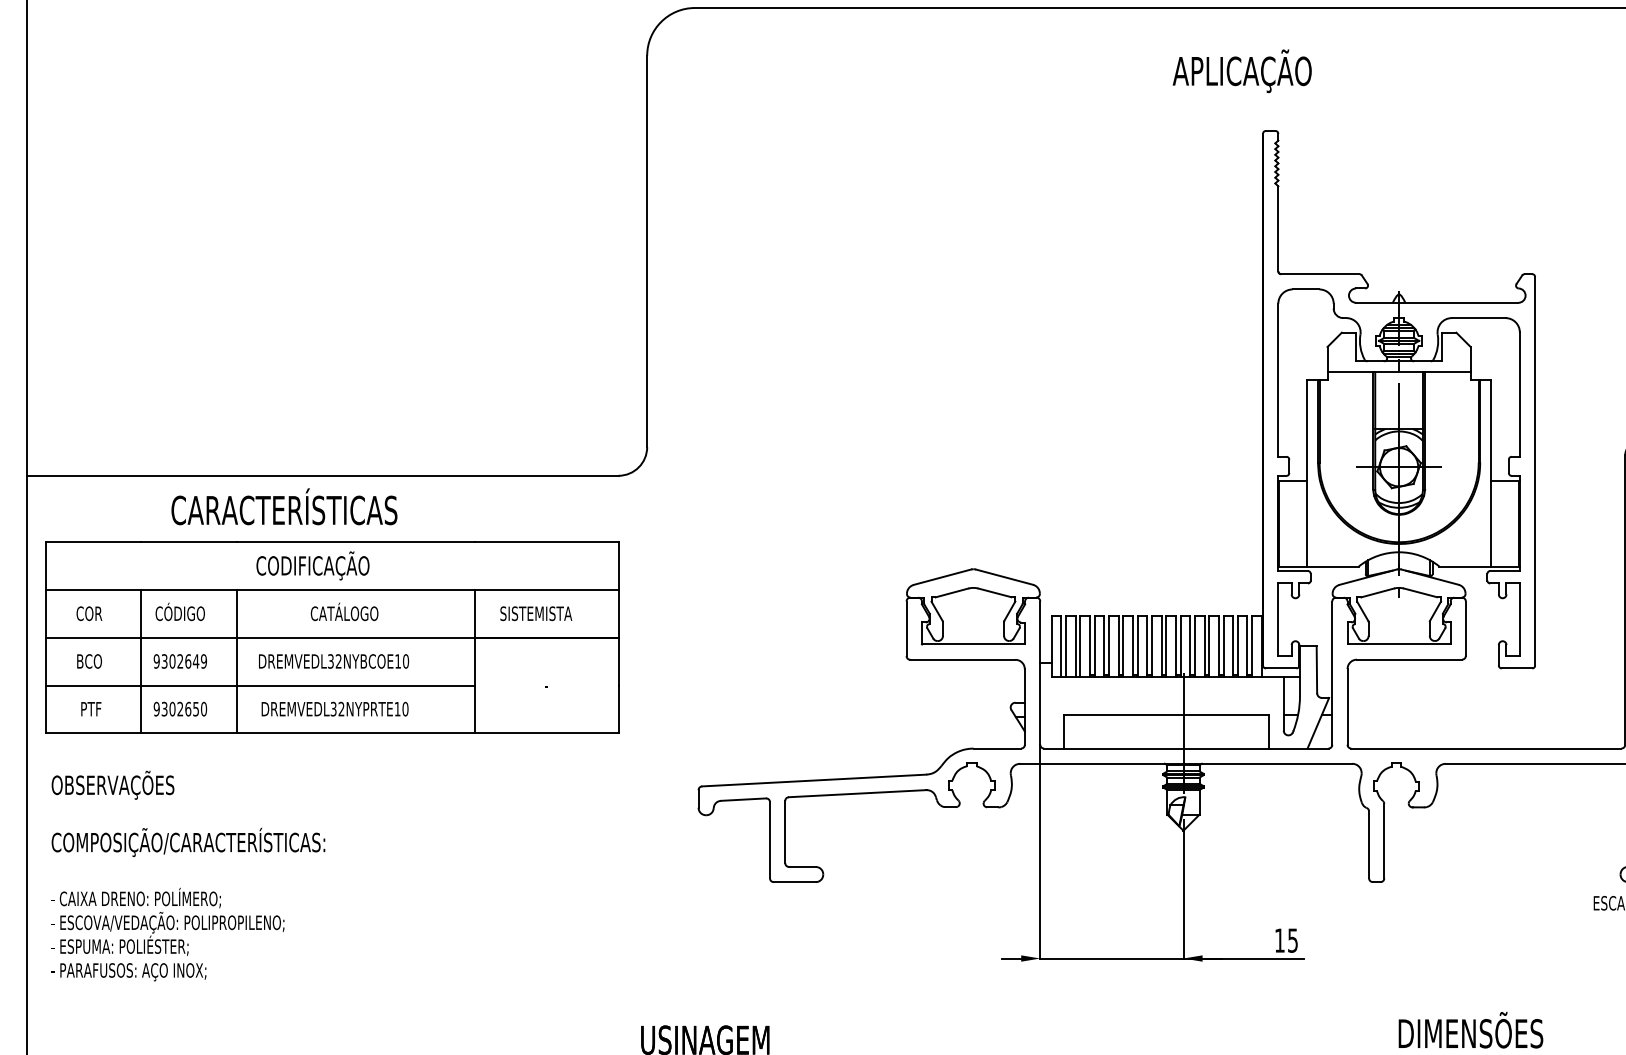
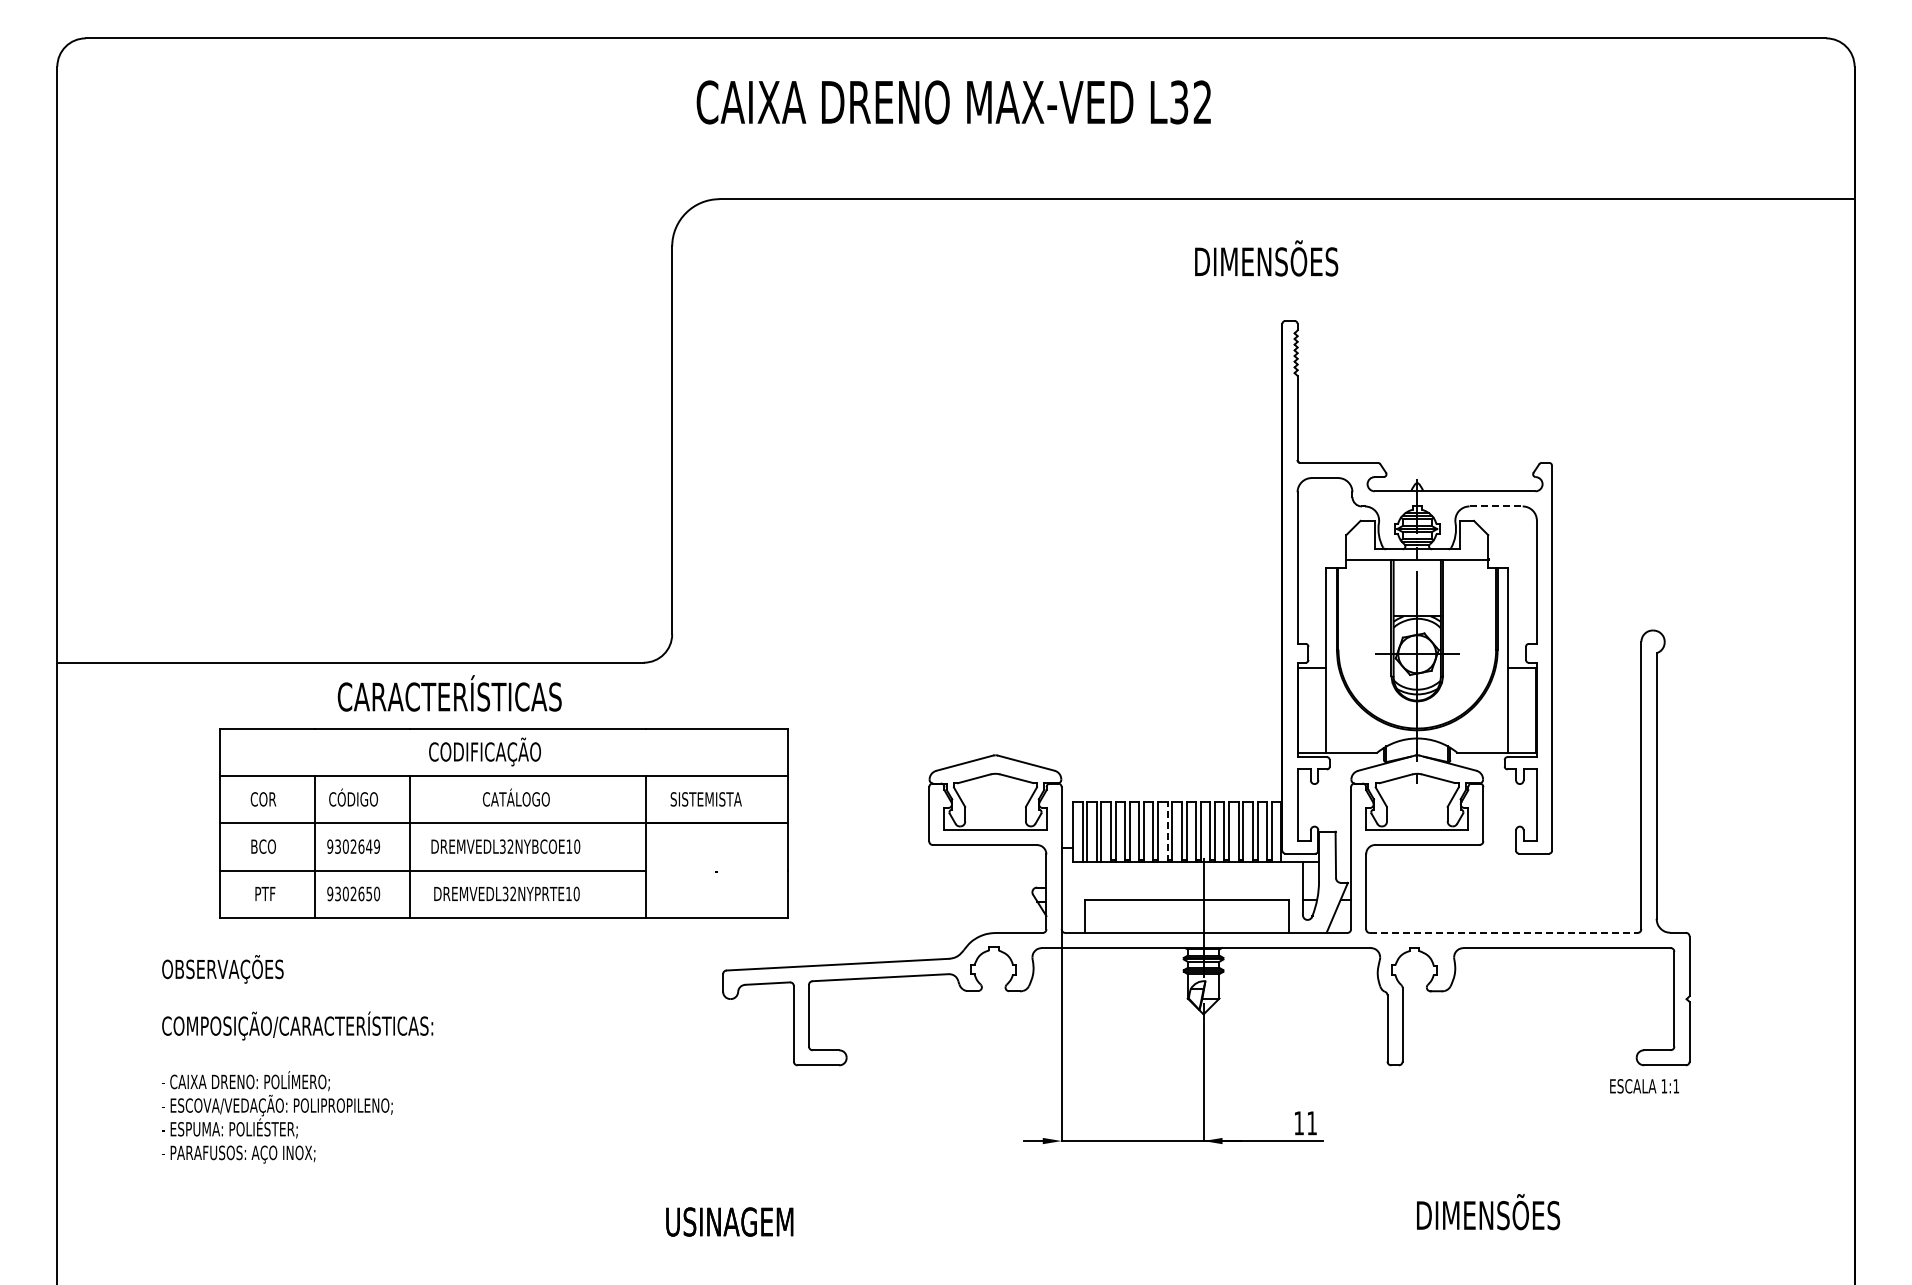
text: (1245, 70) -> (1265, 261), APLICAÇÃO -> DIMENSÕES
line: (1479, 318) -> (1496, 506), solid -> dashed
text: (284, 506) -> (449, 693), moved
part: (331, 638) -> (503, 823), moved
line: (1147, 646) -> (1167, 831), solid -> dashed
line: (1486, 748) -> (1503, 932), solid -> dashed
text: (188, 876) -> (297, 1059), moved
text: (1292, 940) -> (1311, 1123), 15 -> 11

